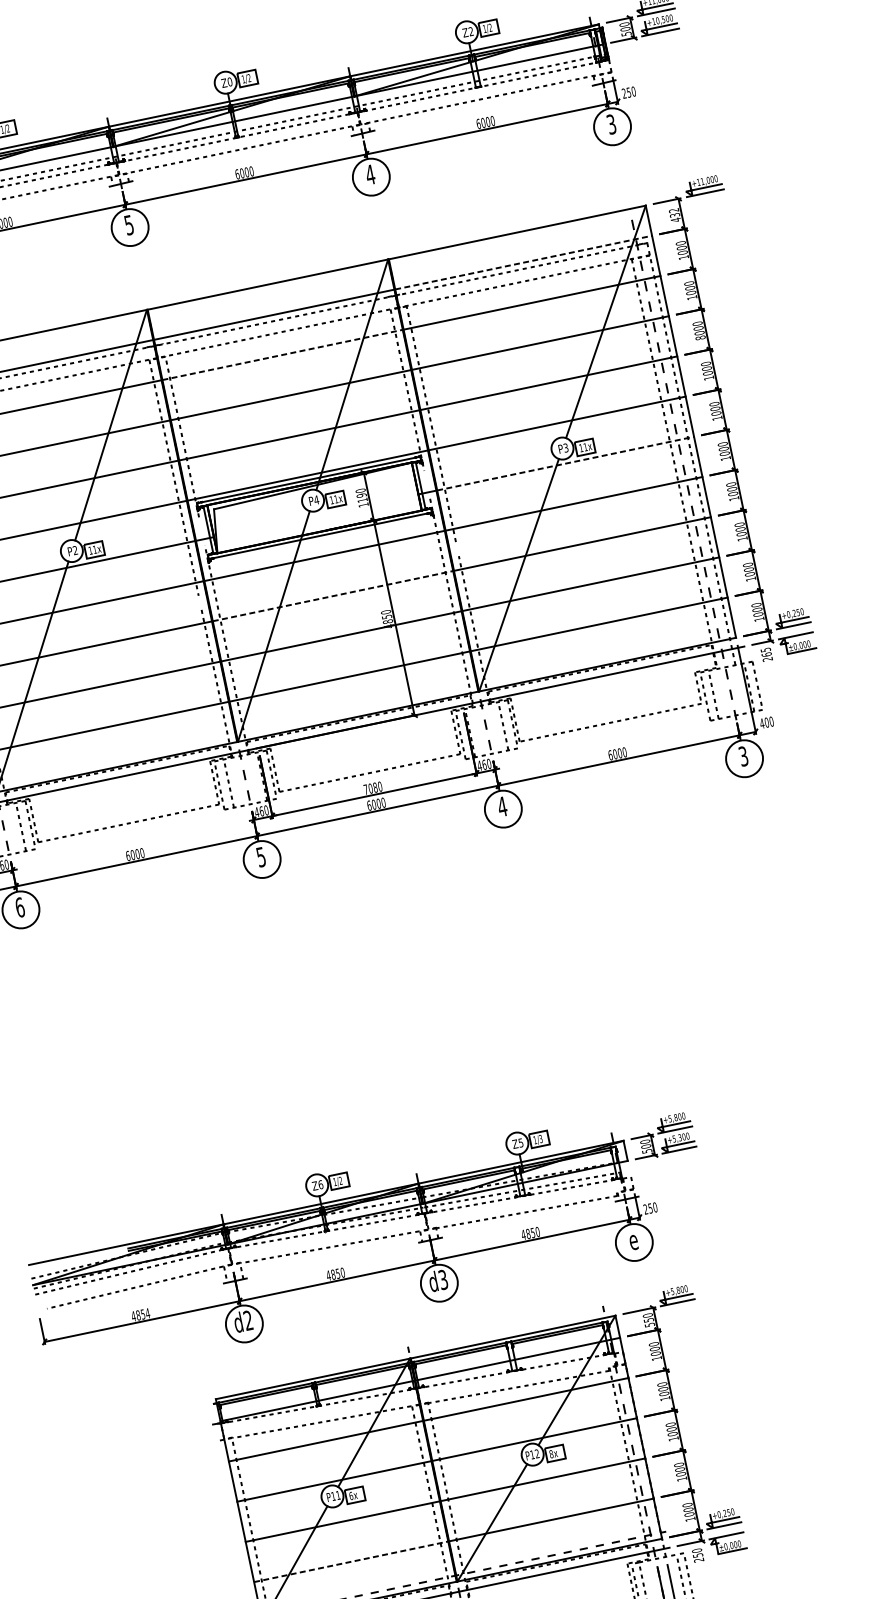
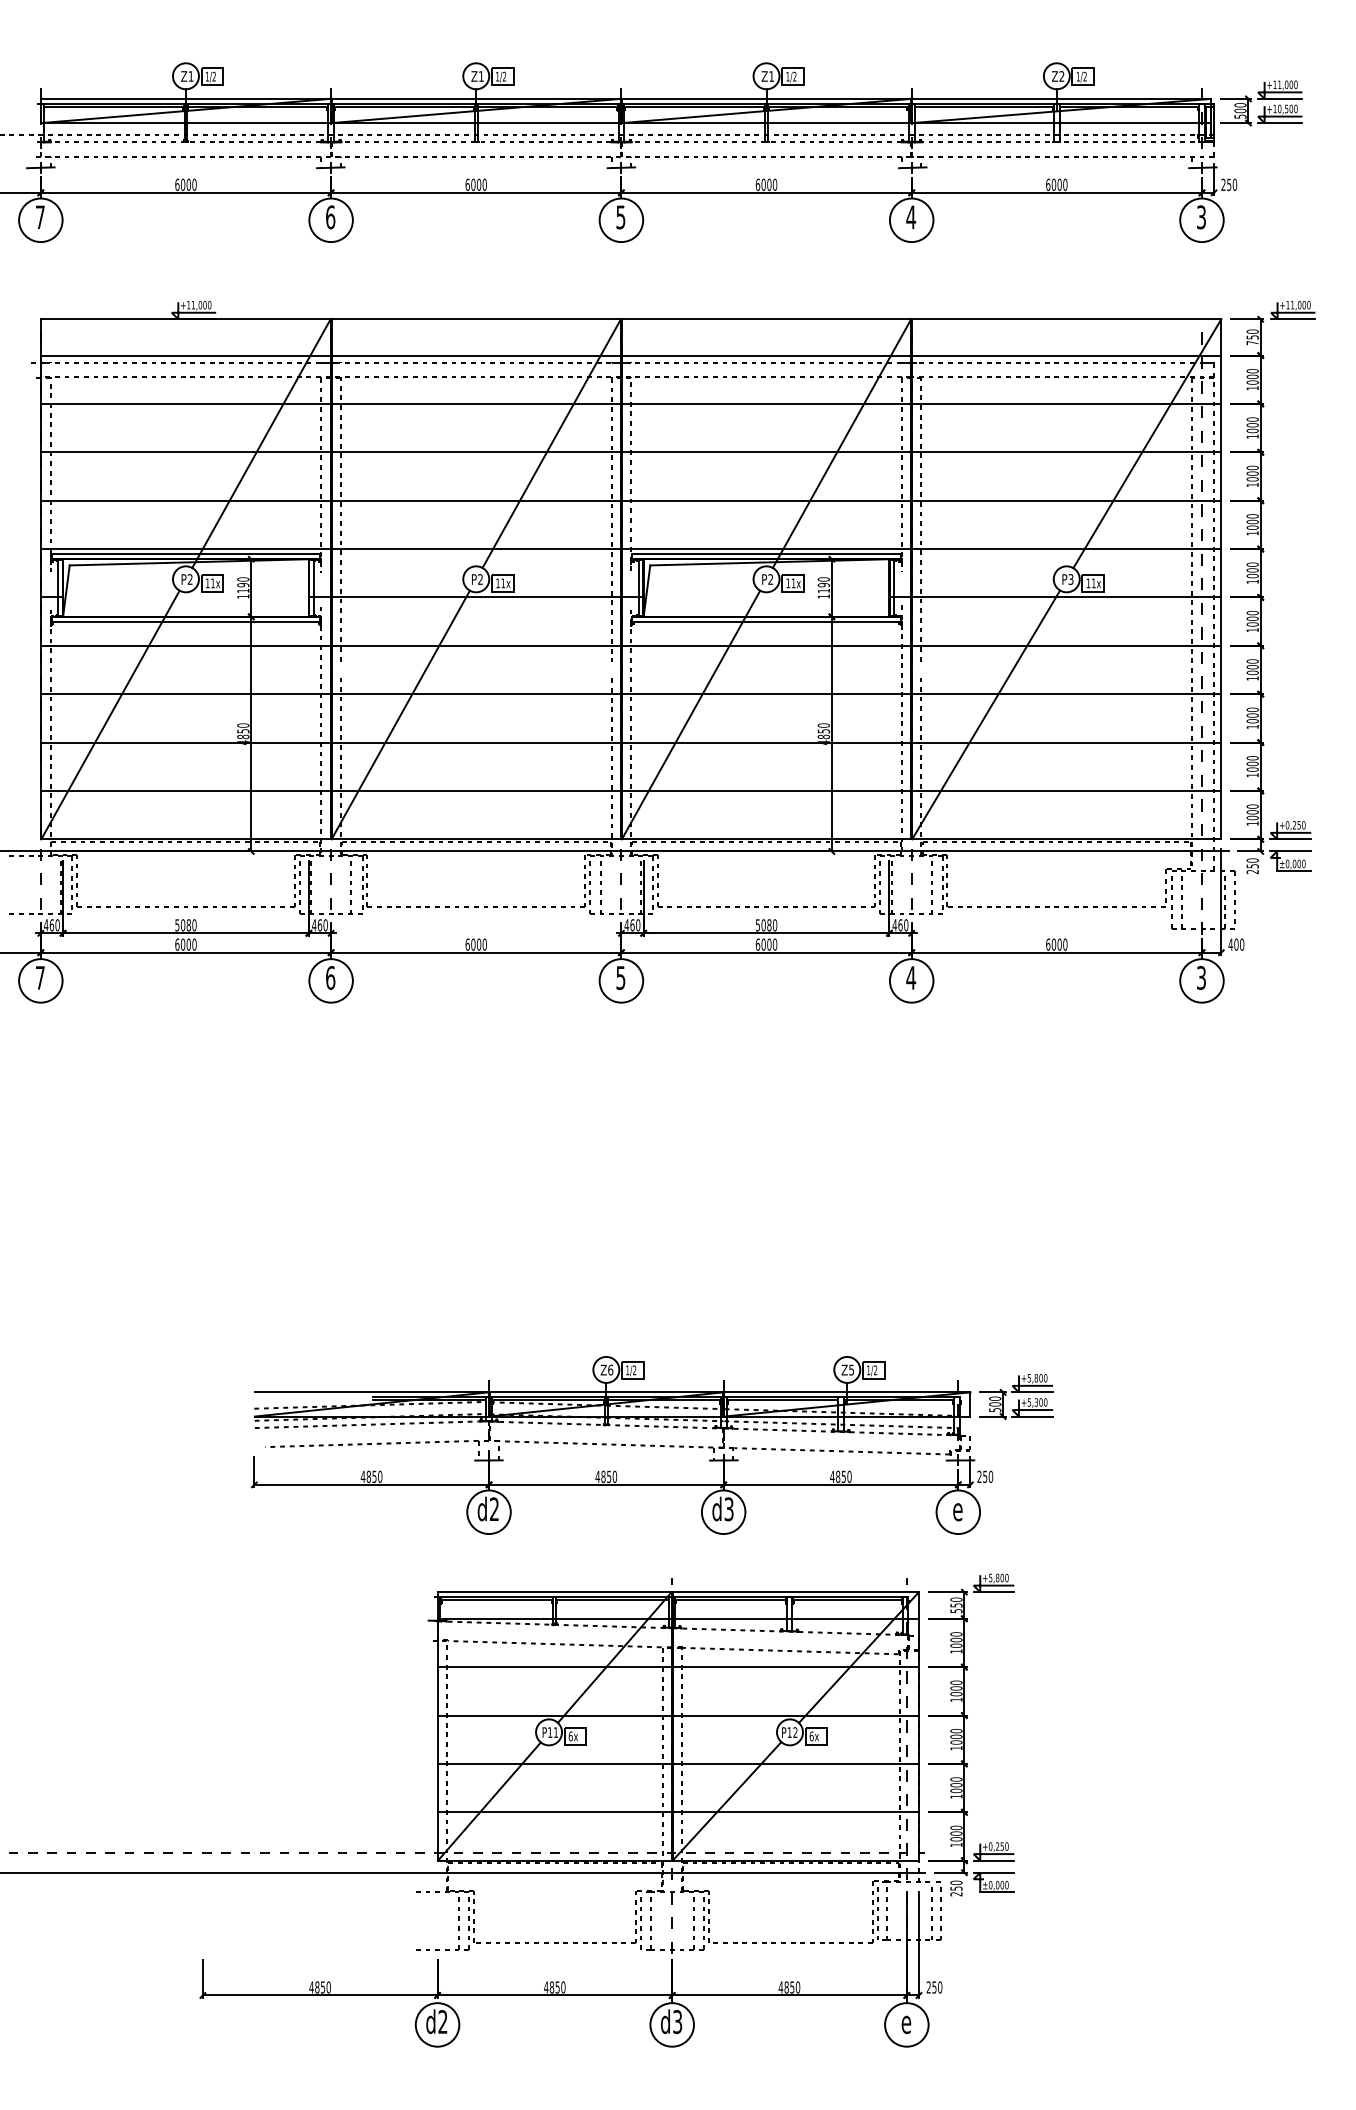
text: (229, 82) -> (771, 76), Z0 -> Z1
text: (674, 215) -> (1252, 337), 432 -> 750
line: (523, 262) -> (1066, 355), dashed -> solid
text: (700, 337) -> (1252, 484), 8000 -> 1000
line: (282, 354) -> (766, 403), dashed -> solid
line: (565, 463) -> (1066, 597), dashed -> solid
text: (316, 500) -> (770, 579), P4 -> P2
line: (333, 596) -> (766, 694), dashed -> solid
text: (766, 652) -> (1252, 863), 265 -> 250
text: (365, 789) -> (757, 925), 7080 -> 5080
text: (540, 1139) -> (875, 1370), 1/3 -> 1/2
text: (147, 1313) -> (379, 1476), 4854 -> 4850
text: (551, 1453) -> (811, 1735), 8x -> 6x
line: (350, 1562) -> (554, 1812), dashed -> solid

